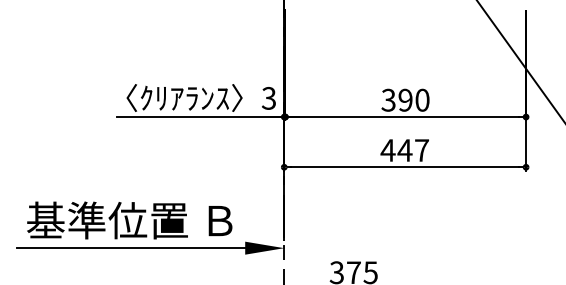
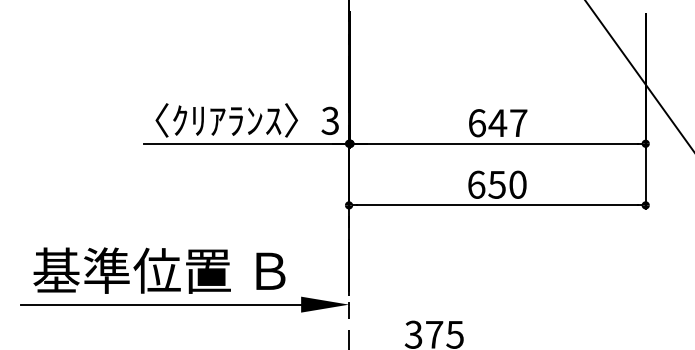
text: (405, 100) -> (497, 123), 390 -> 647
text: (404, 150) -> (496, 184), 447 -> 650

